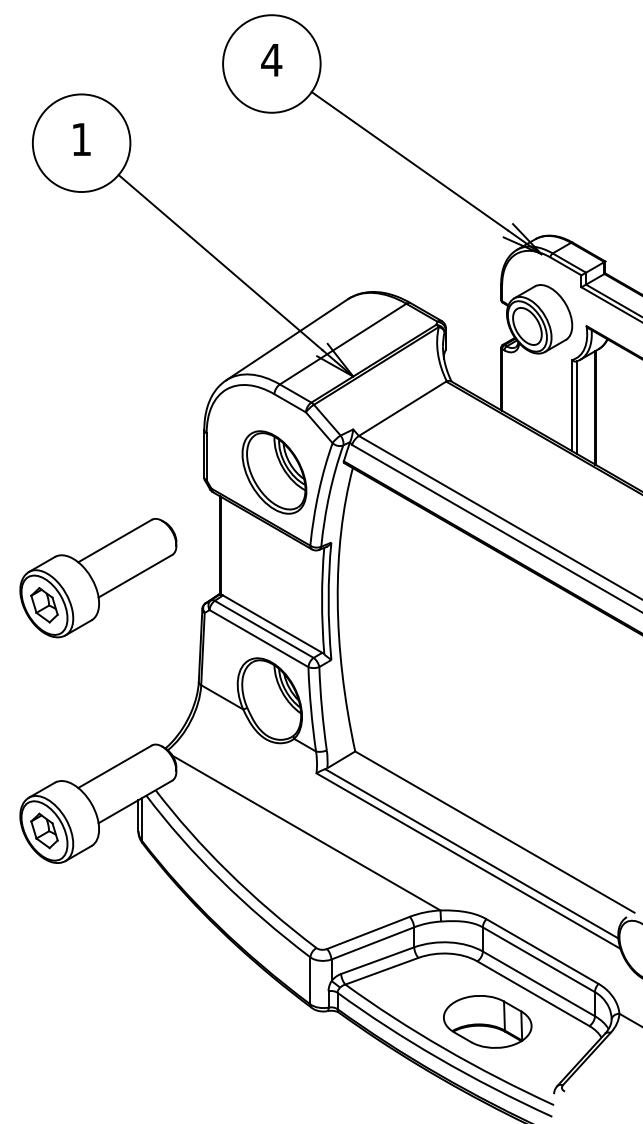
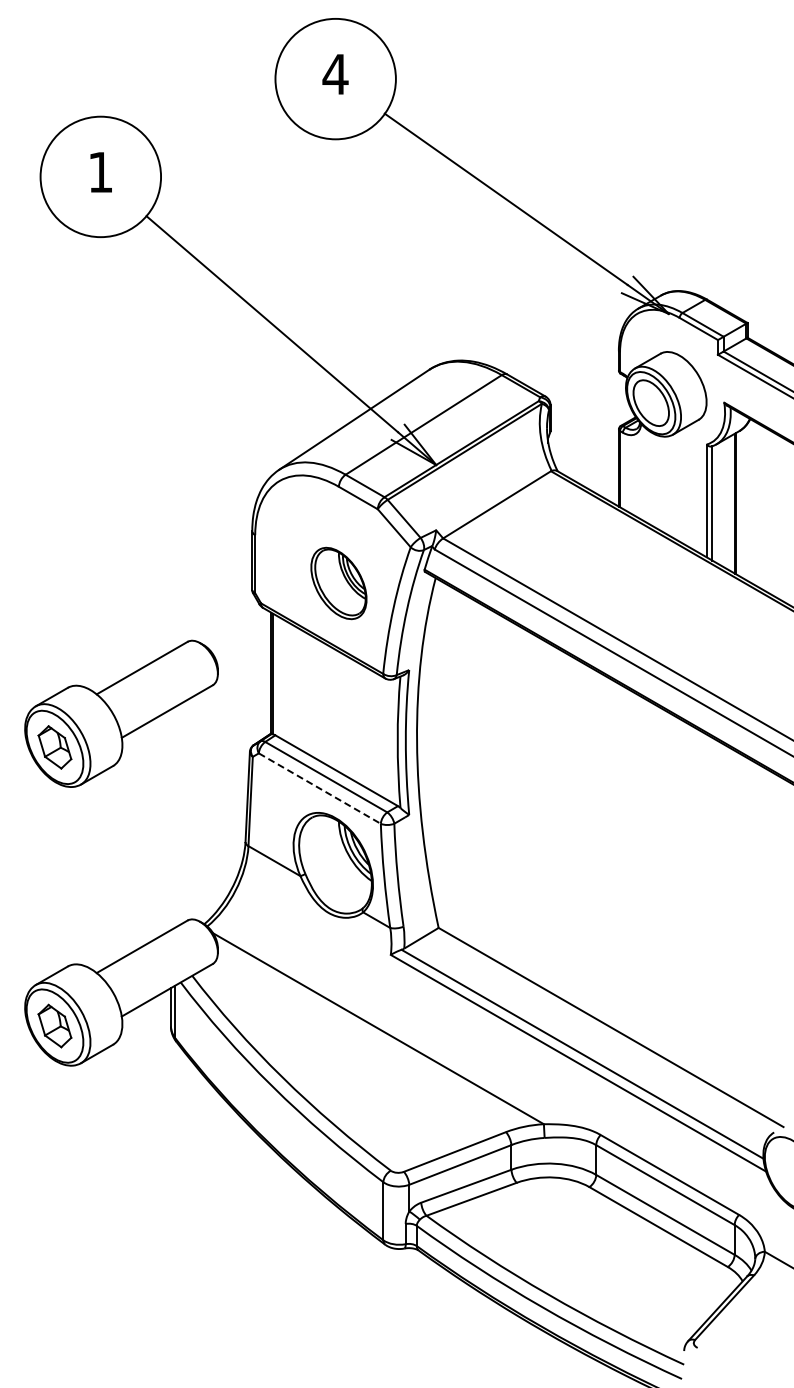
part: (274, 472) -> (338, 583), size x0.7
line: (259, 638) -> (320, 788), solid -> dashed
part: (487, 1021) -> (602, 1261), removed

